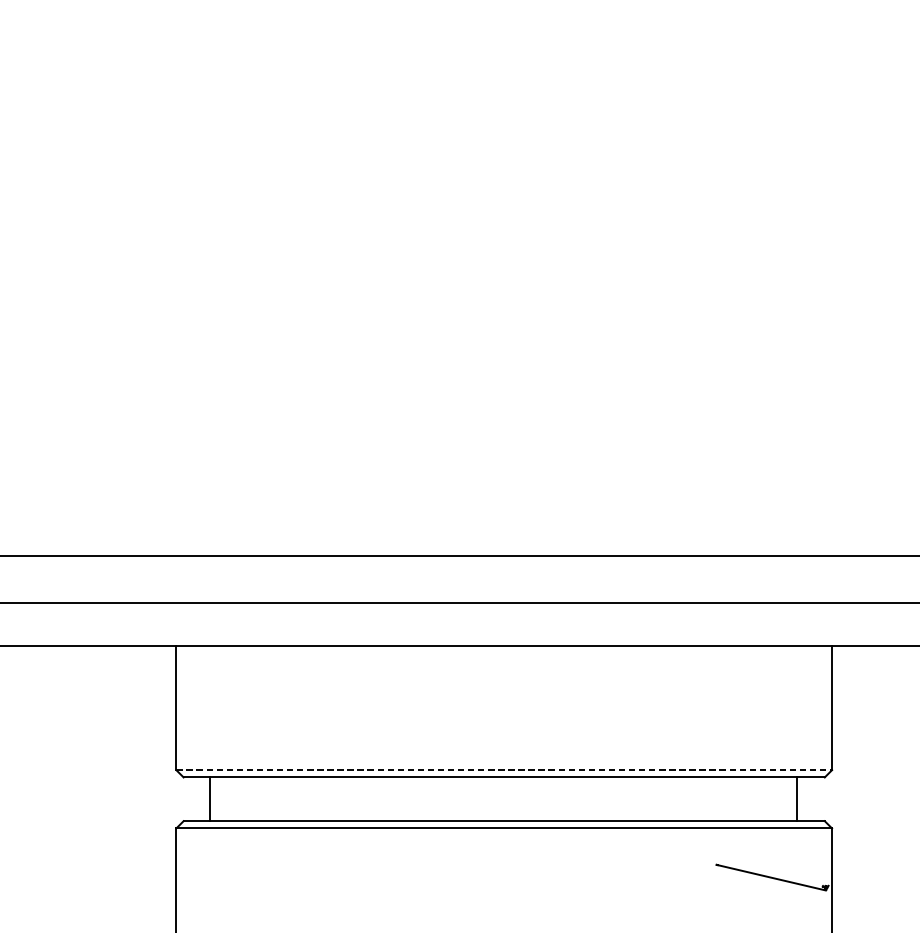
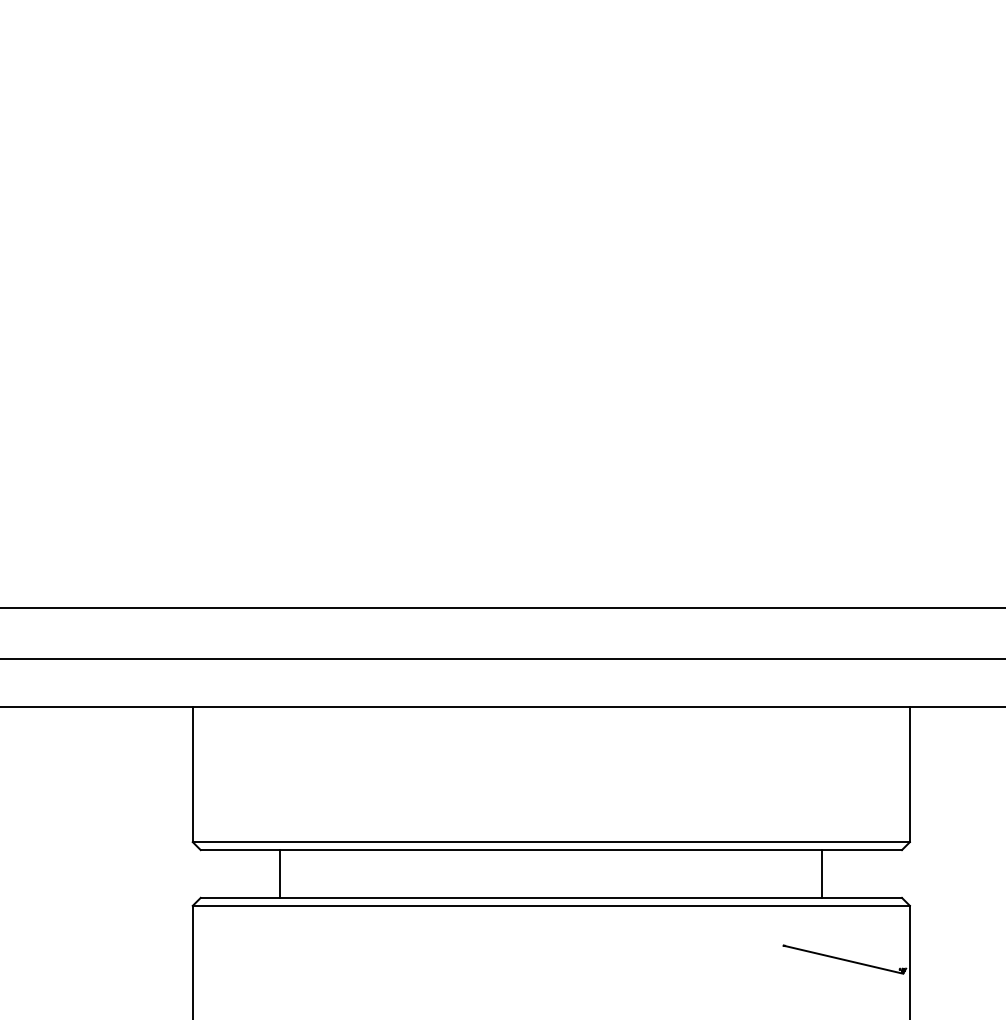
line: (504, 770) -> (551, 842), dashed -> solid
line: (209, 798) -> (280, 873), moved
line: (796, 798) -> (822, 873), moved

